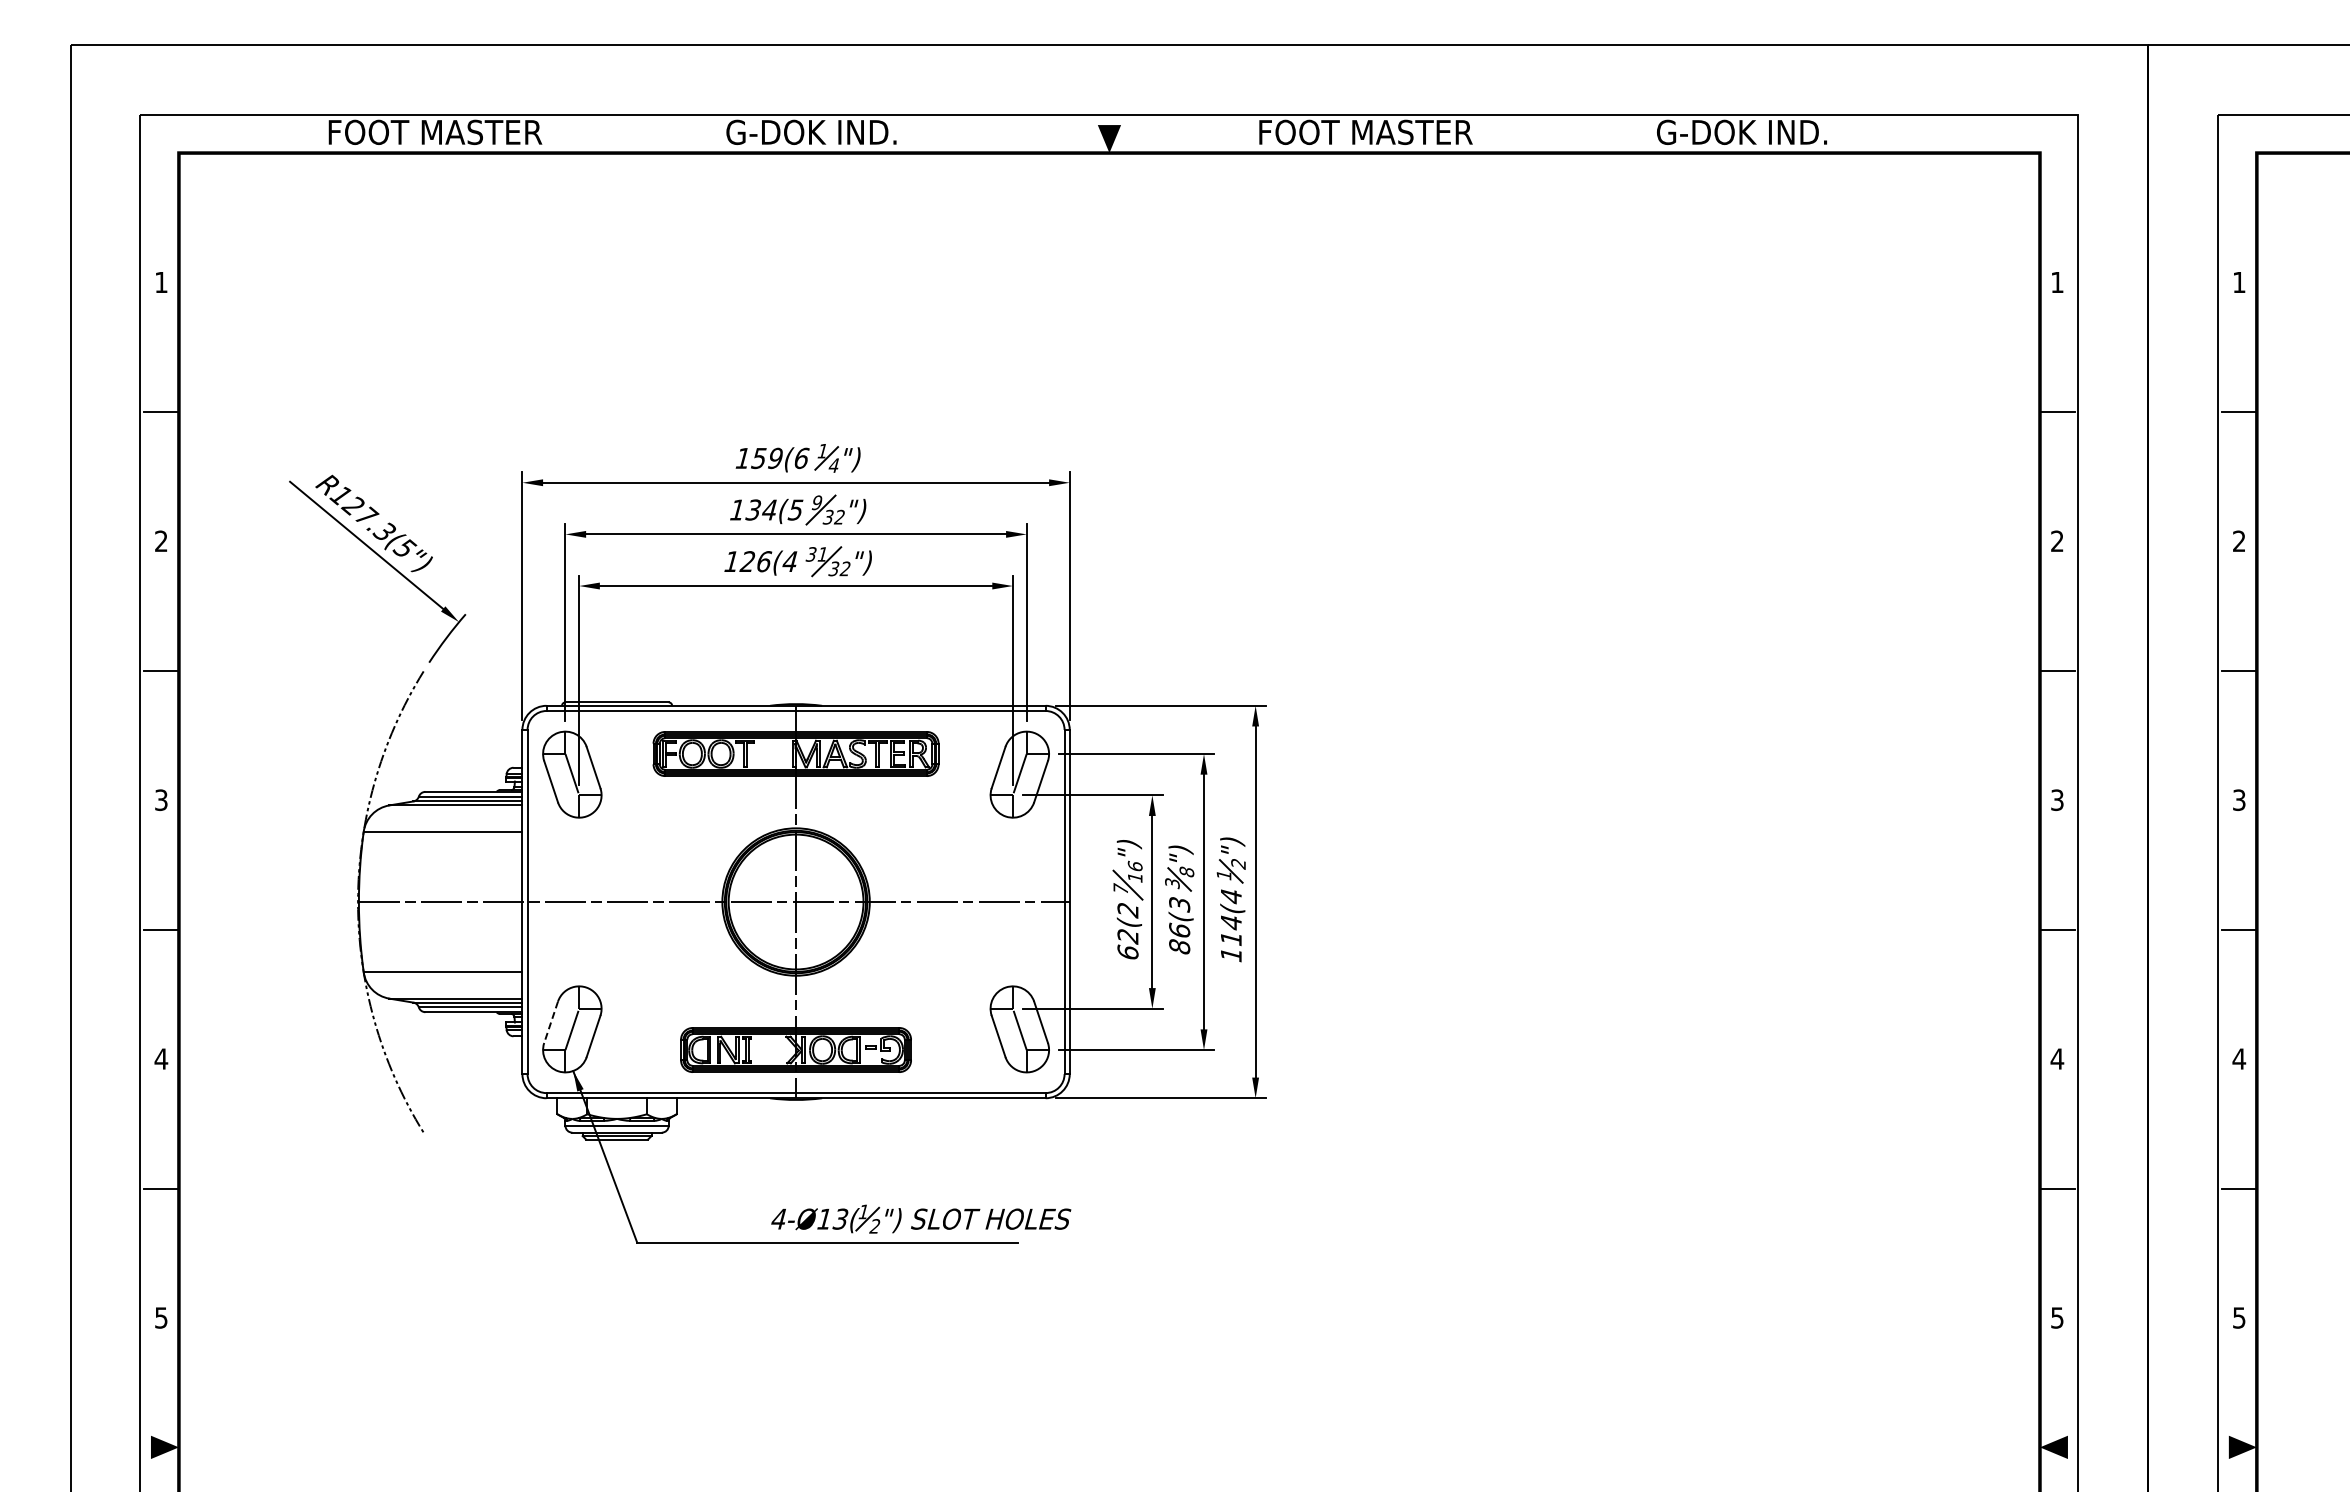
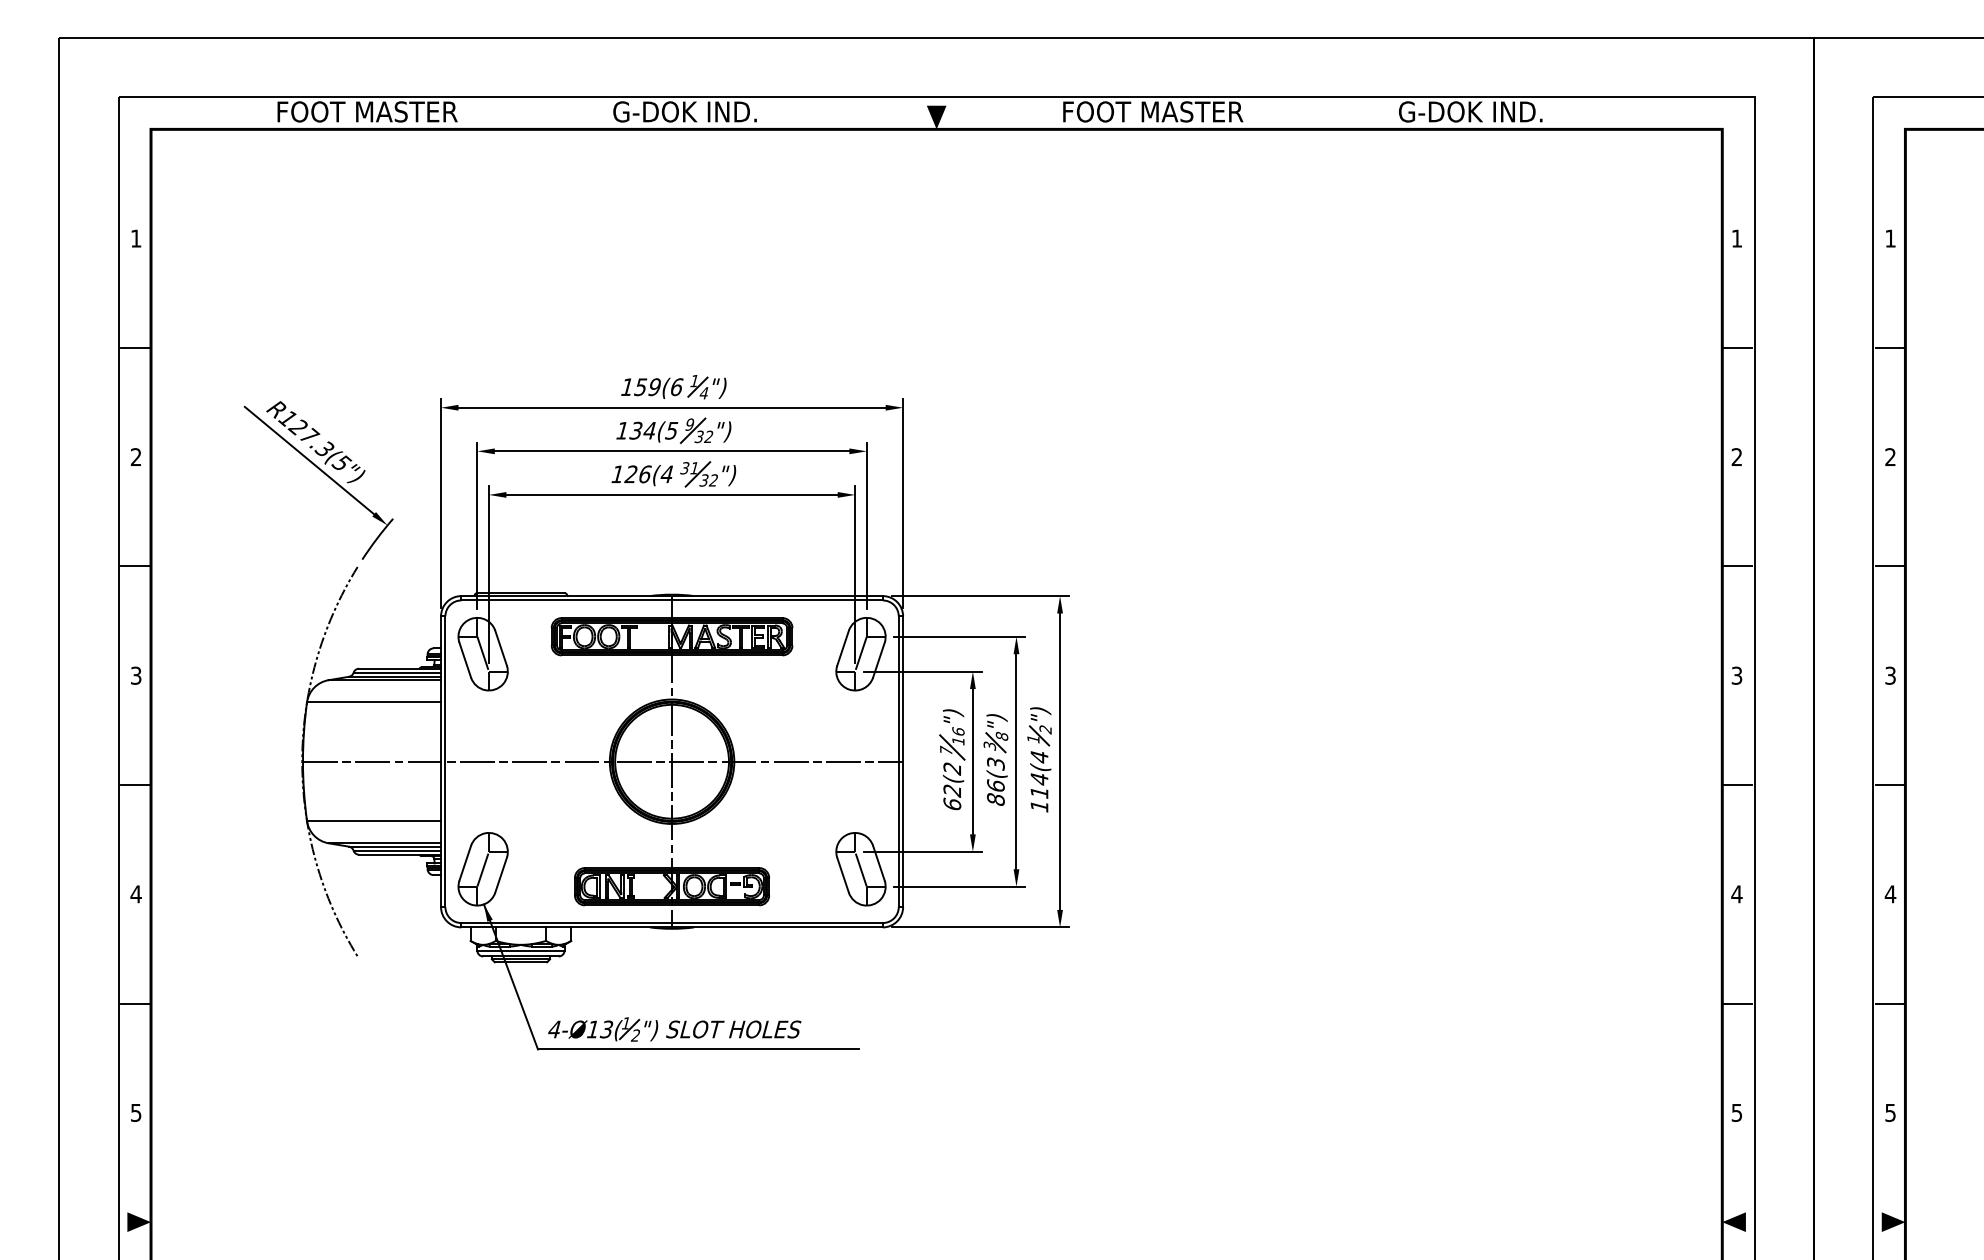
line: (551, 1022) -> (465, 863), dashed -> solid
part: (921, 1218) -> (674, 1028), moved

